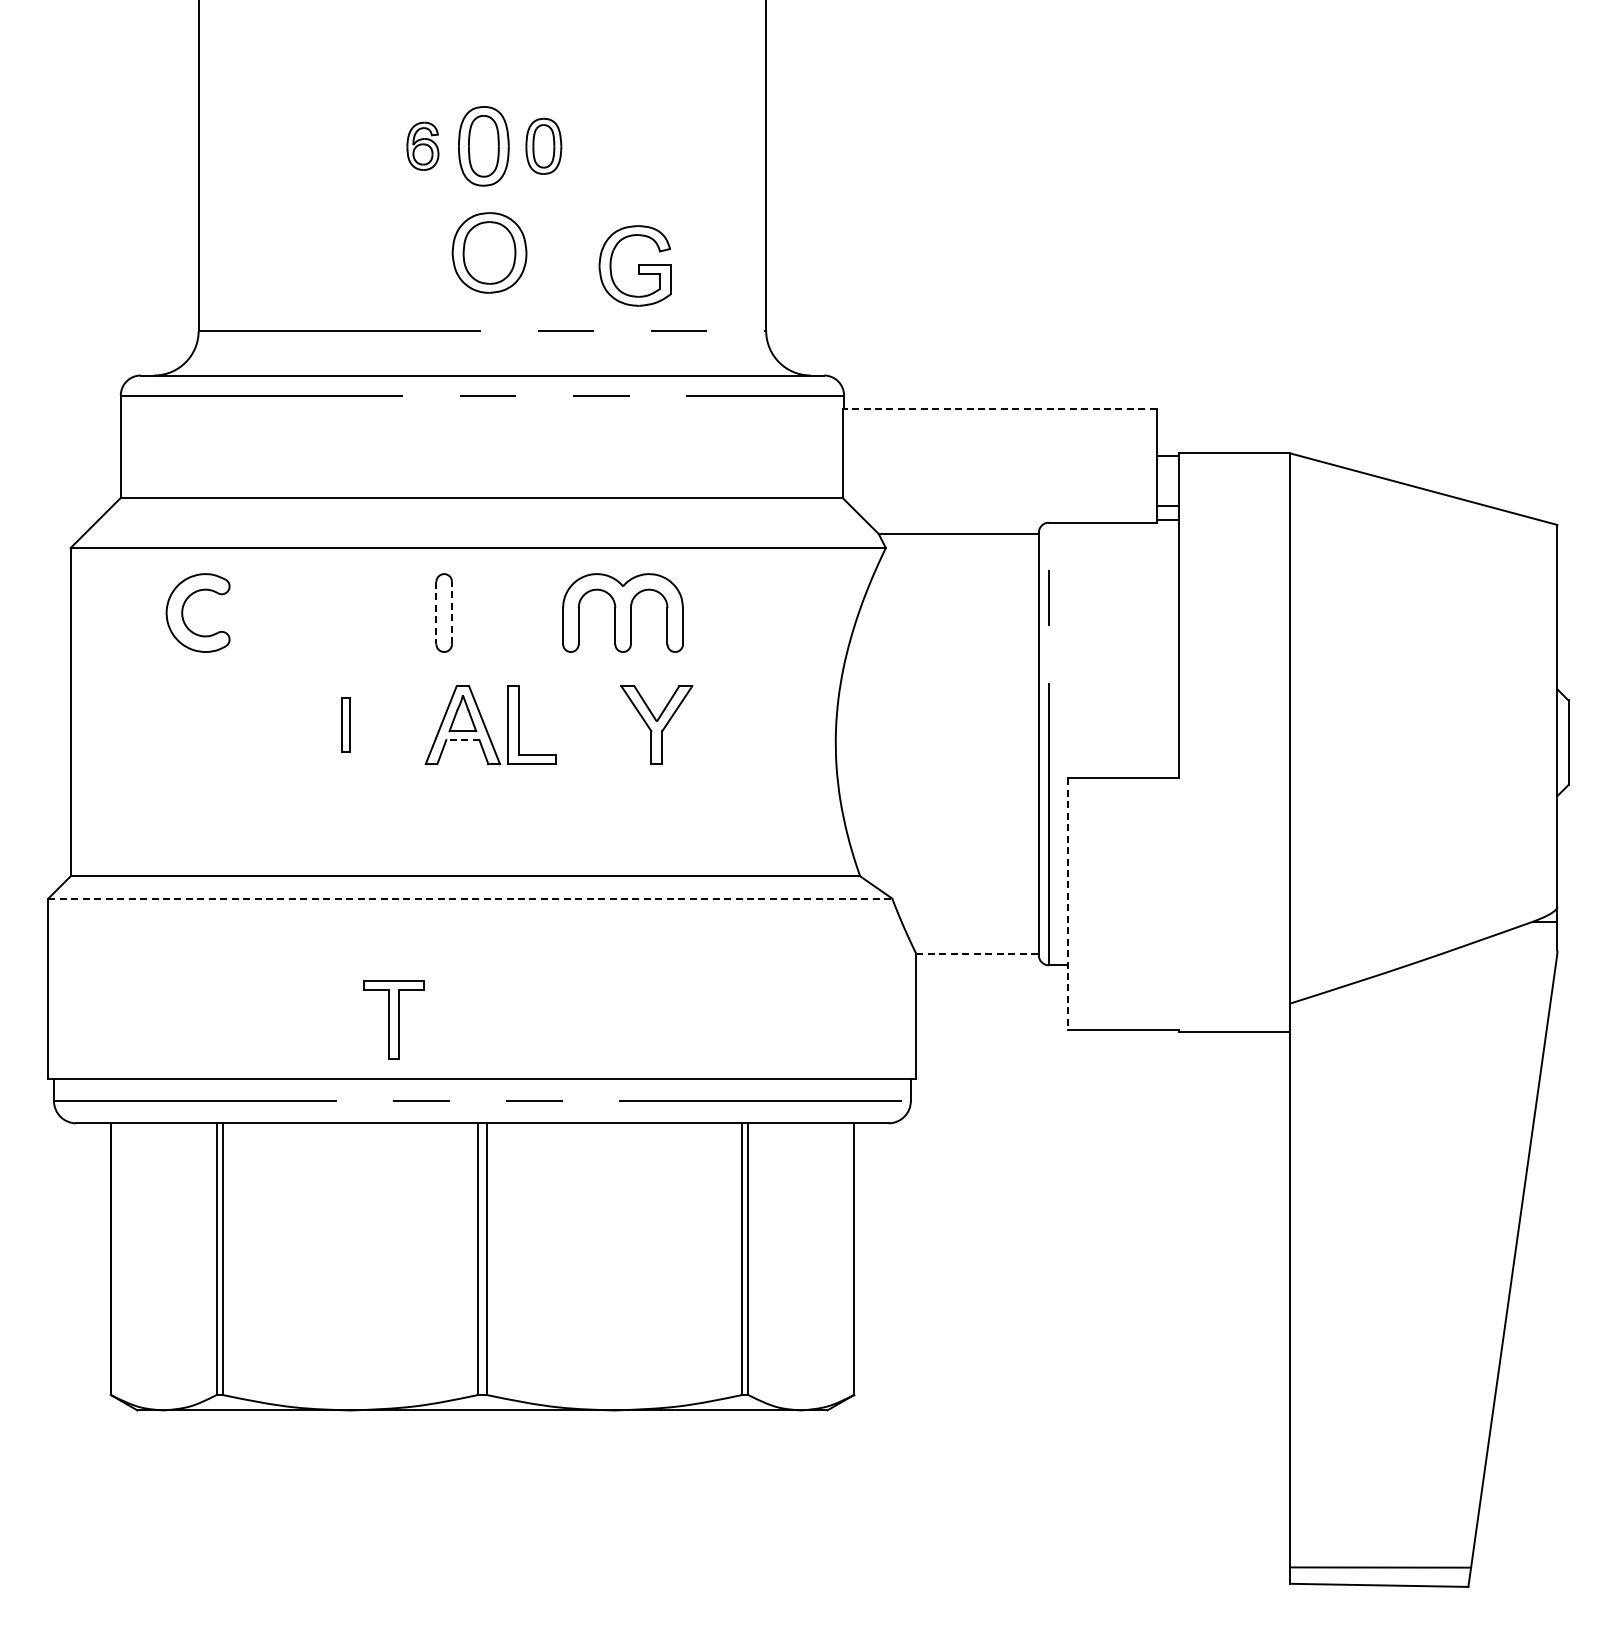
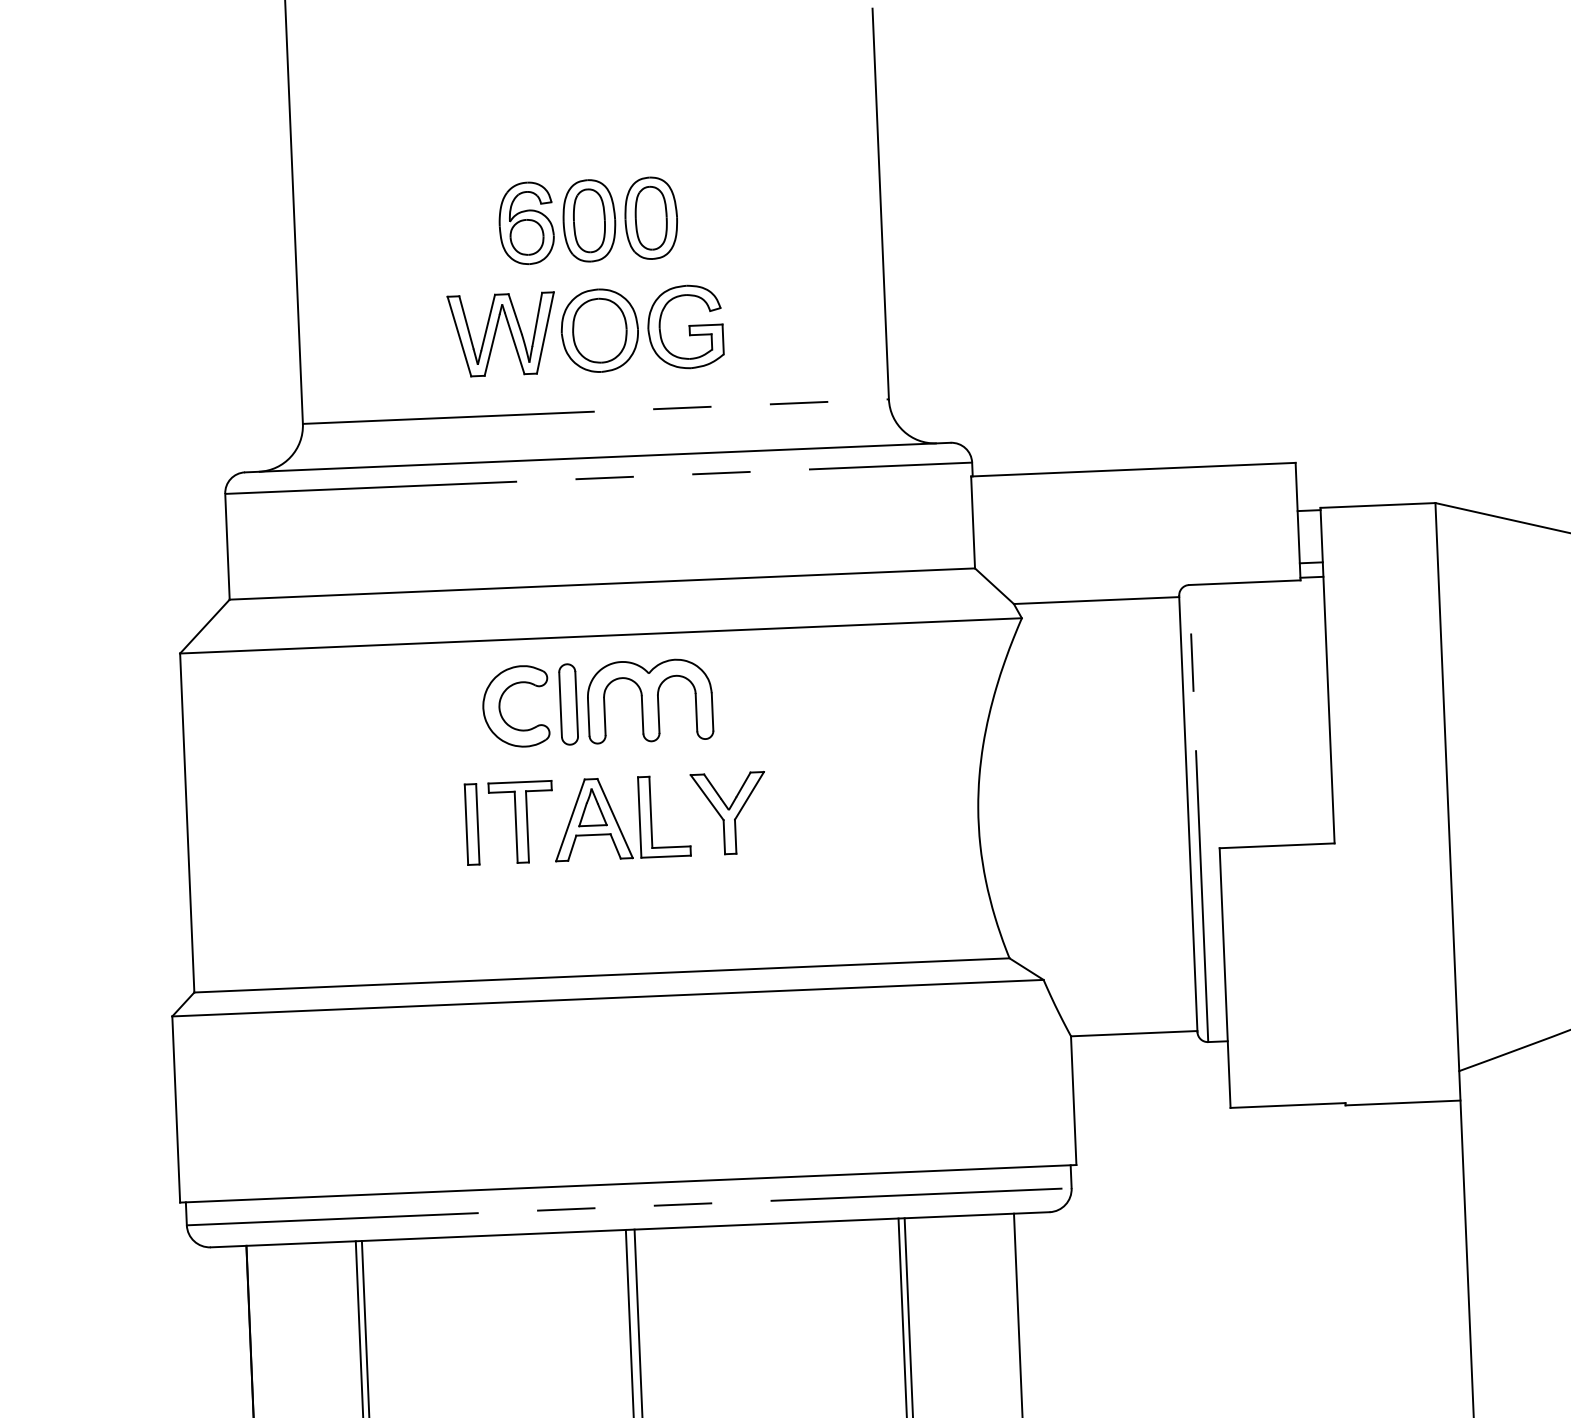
part: (422, 146) -> (526, 223), size x1.67
part: (543, 146) -> (650, 218), size x1.43
part: (394, 252) -> (501, 334), added
part: (634, 265) -> (684, 326), moved
line: (999, 408) -> (1133, 469), dashed -> solid
part: (183, 612) -> (500, 706), moved
line: (451, 612) -> (576, 703), dashed -> solid
part: (622, 612) -> (649, 700), moved
line: (436, 613) -> (560, 705), dashed -> solid
part: (346, 724) -> (472, 823), size x1.43
part: (656, 724) -> (728, 813), moved
line: (462, 740) -> (593, 835), dashed -> solid
line: (470, 898) -> (608, 998), dashed -> solid
line: (1067, 904) -> (1224, 978), dashed -> solid
line: (978, 954) -> (1135, 1033), dashed -> solid
part: (393, 1019) -> (521, 821), moved

